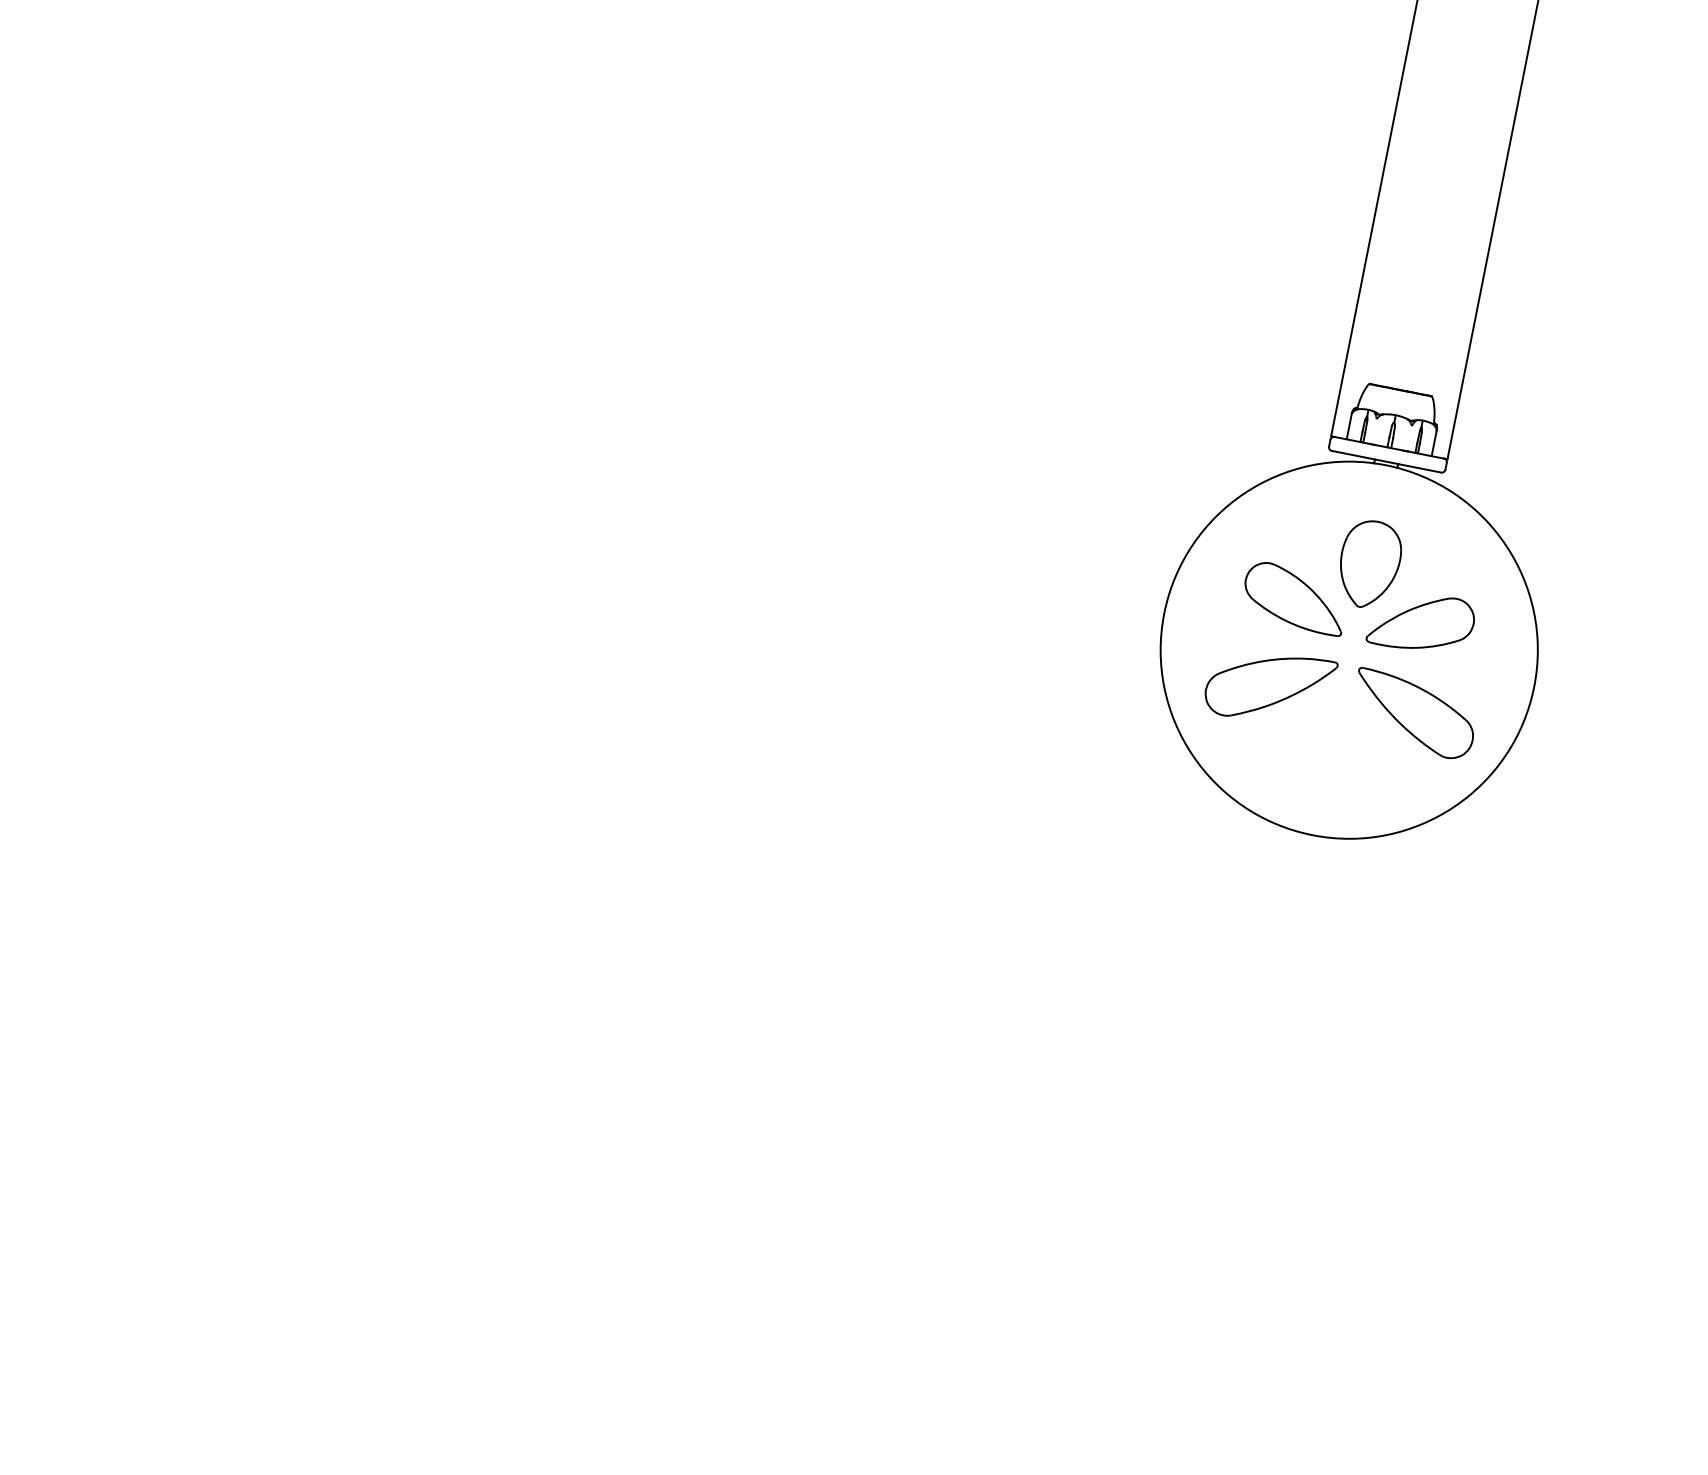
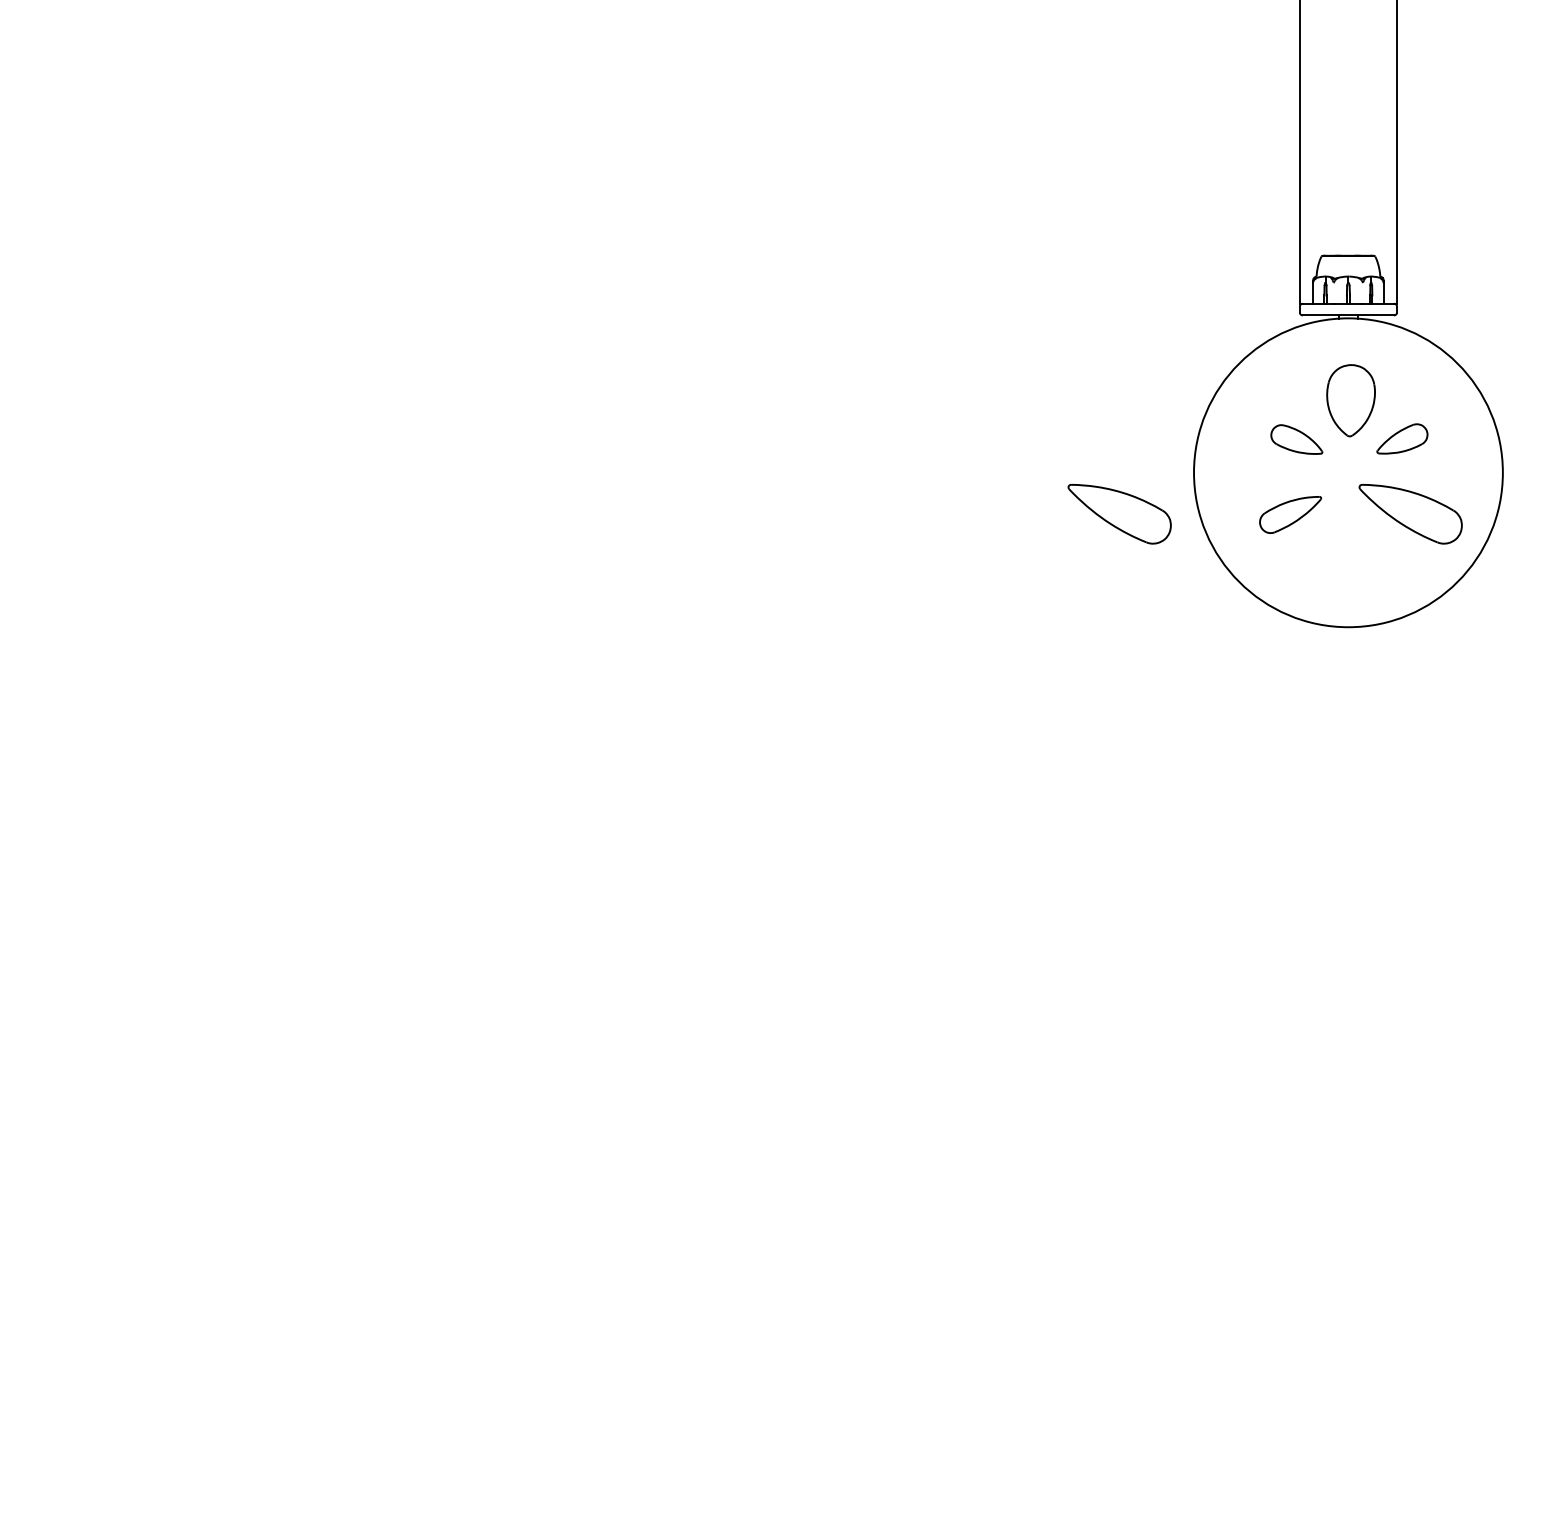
part: (1294, 598) -> (1296, 439), size x0.6
part: (1422, 621) -> (1402, 438), size x0.6
part: (1065, 645) -> (1119, 514), added
part: (1269, 686) -> (1290, 514), size x0.6

